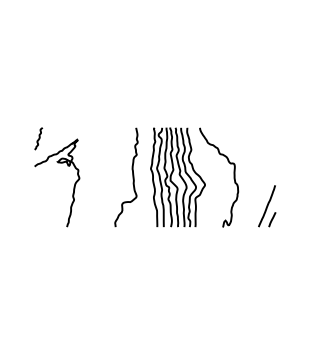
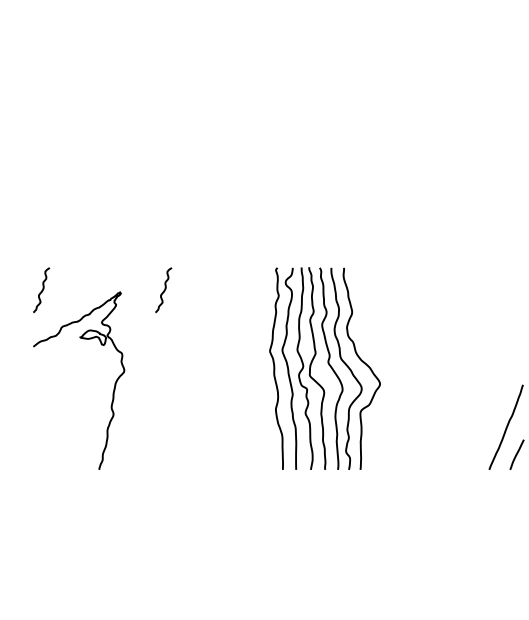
curve: (98, 138) -> (163, 289), added
curve: (132, 177) -> (232, 368), removed
curve: (233, 177) -> (437, 368), removed

